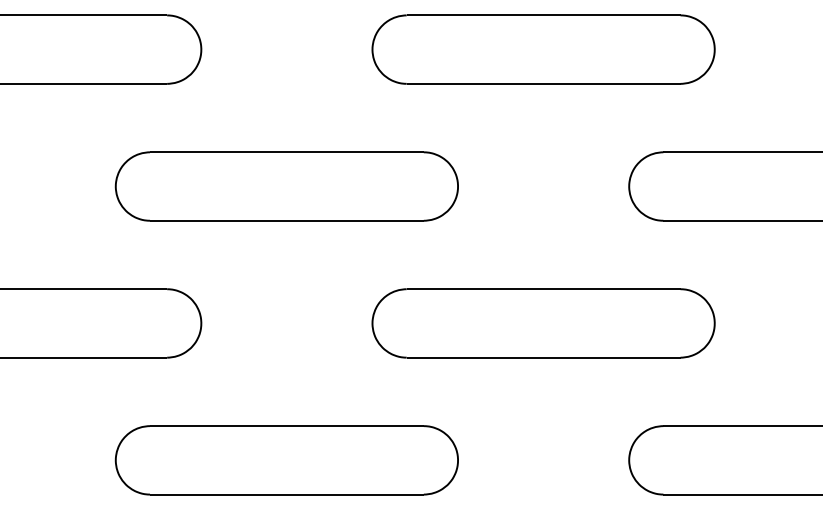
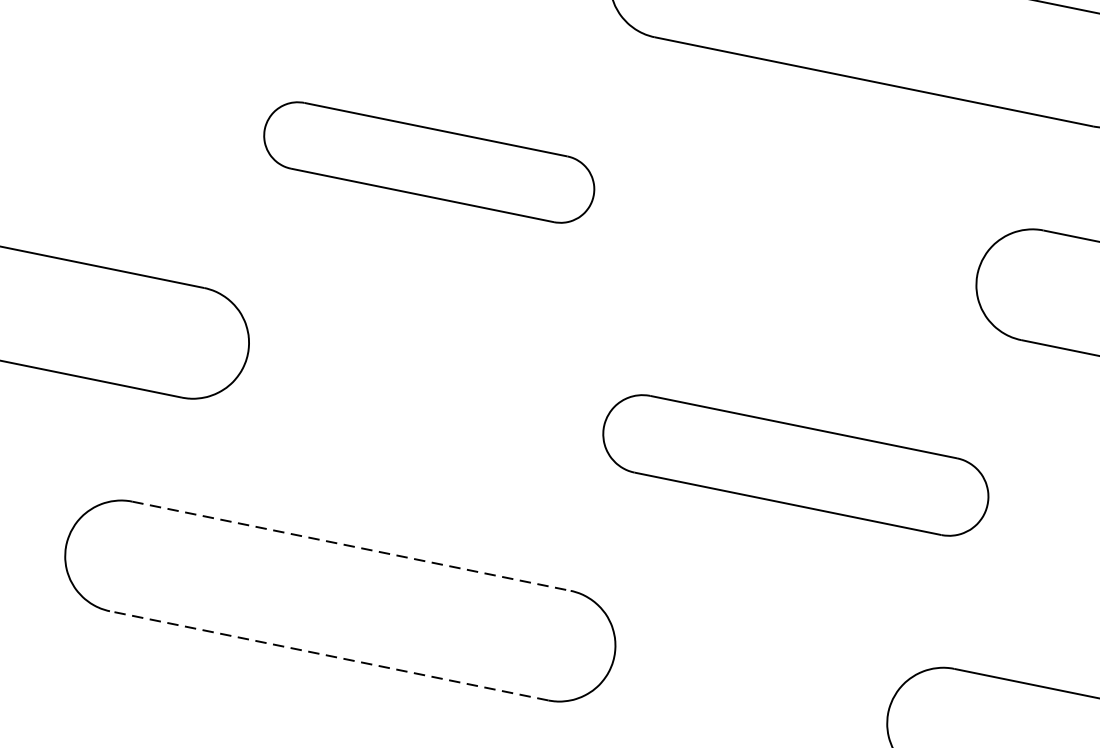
part: (286, 186) -> (428, 162), size x0.6
part: (543, 323) -> (795, 465), size x0.7
line: (286, 426) -> (350, 546), solid -> dashed
line: (286, 494) -> (328, 655), solid -> dashed

